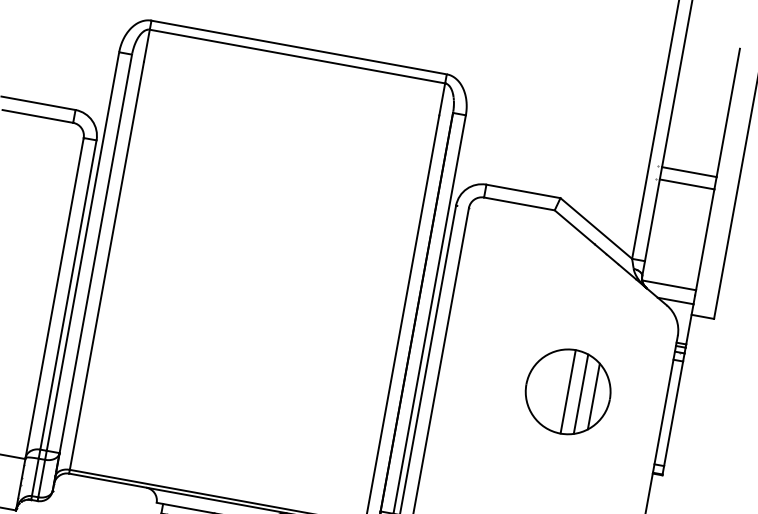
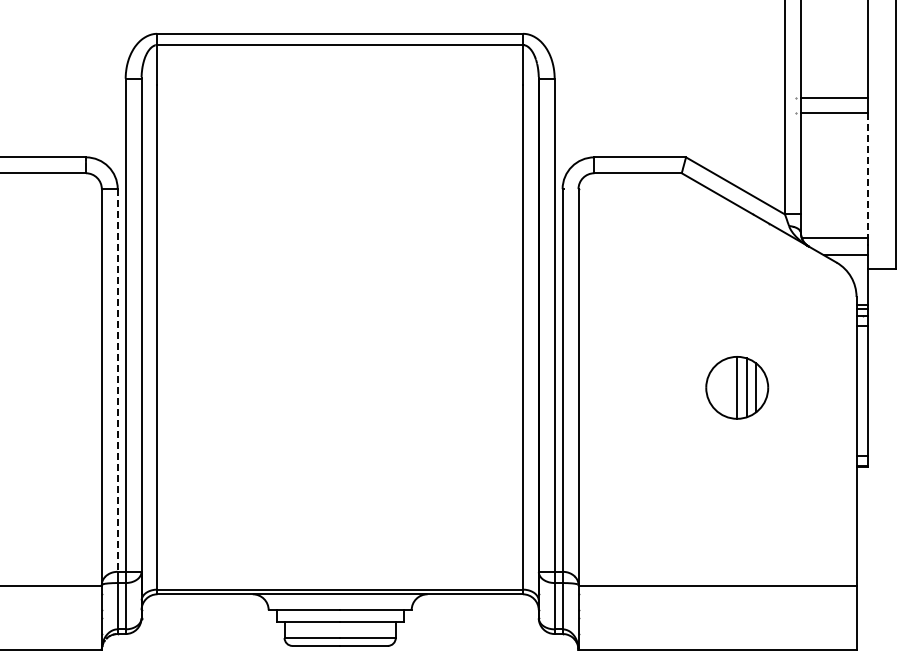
line: (705, 240) -> (868, 176), solid -> dashed
line: (68, 294) -> (117, 380), solid -> dashed
part: (567, 391) -> (736, 387), size x0.6

